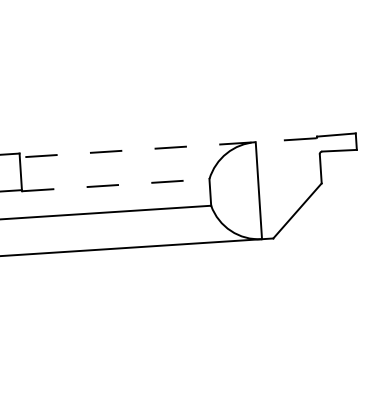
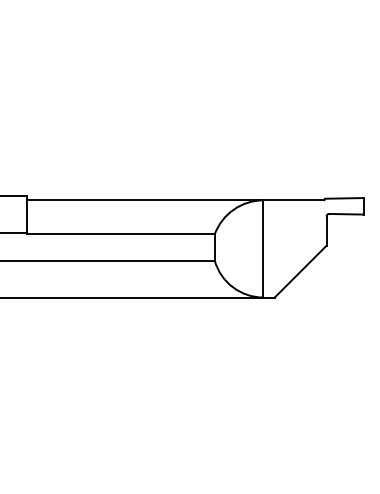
line: (167, 148) -> (174, 200), dashed -> solid
line: (115, 185) -> (120, 234), dashed -> solid

